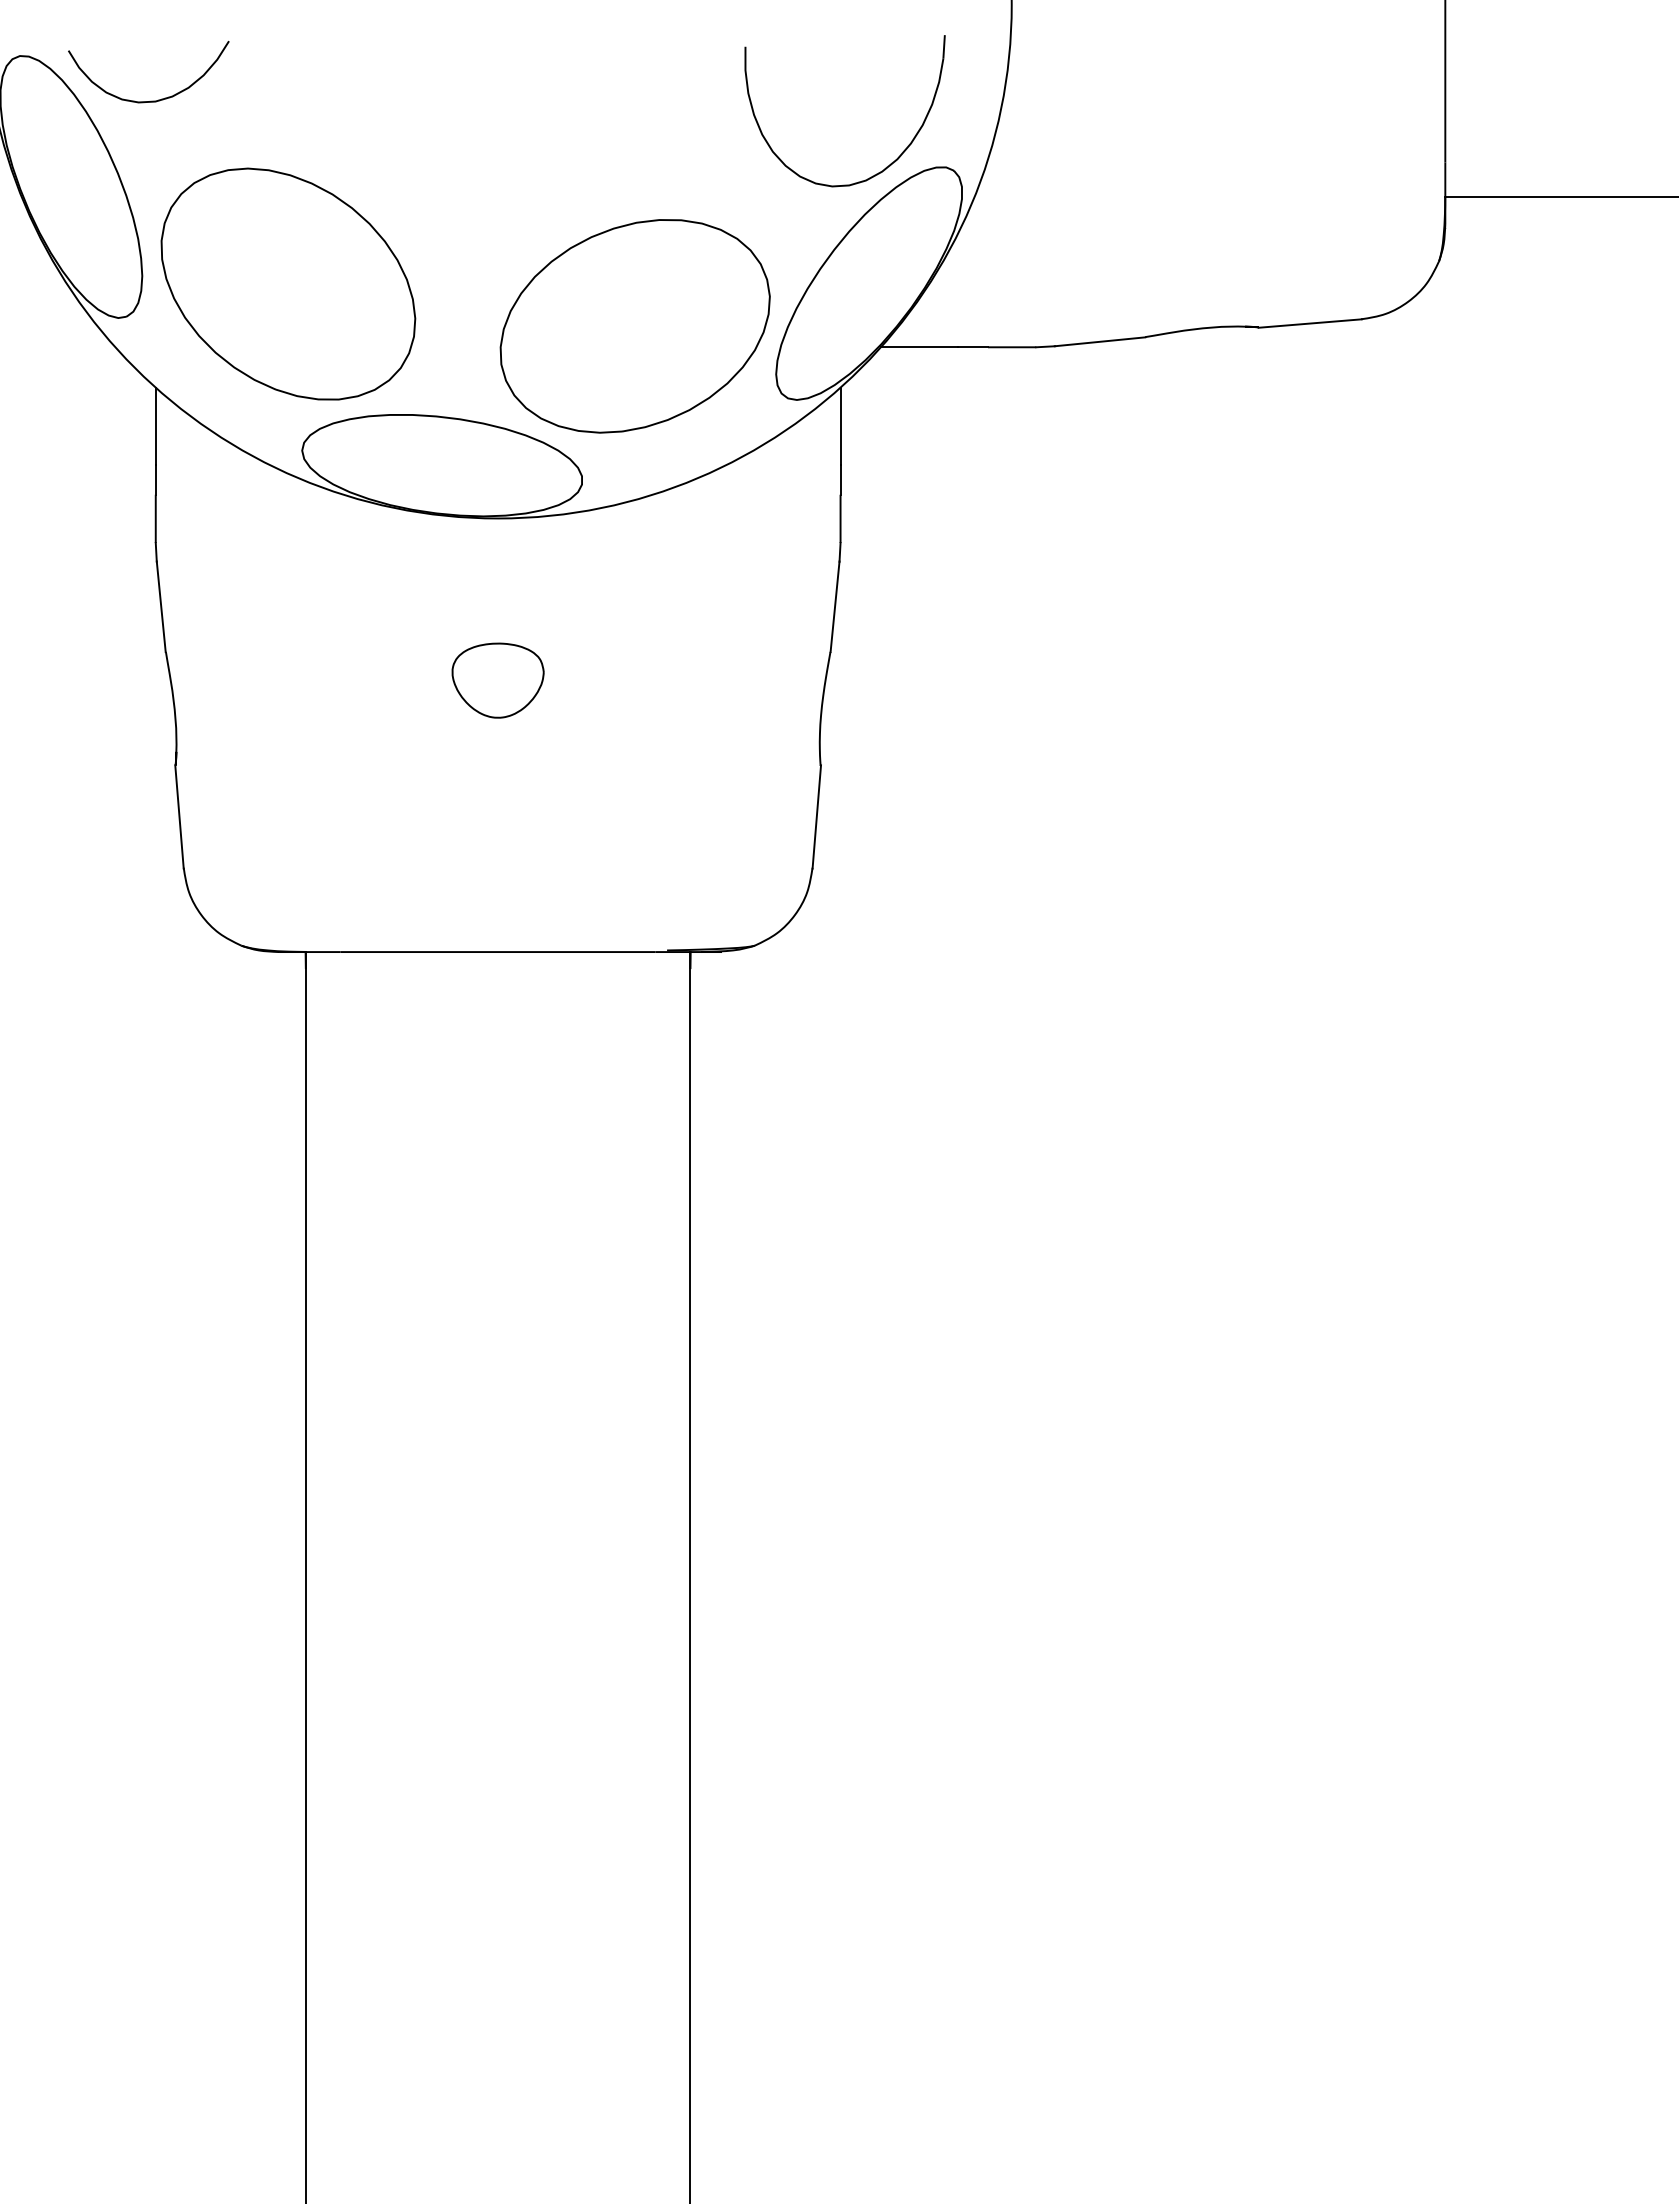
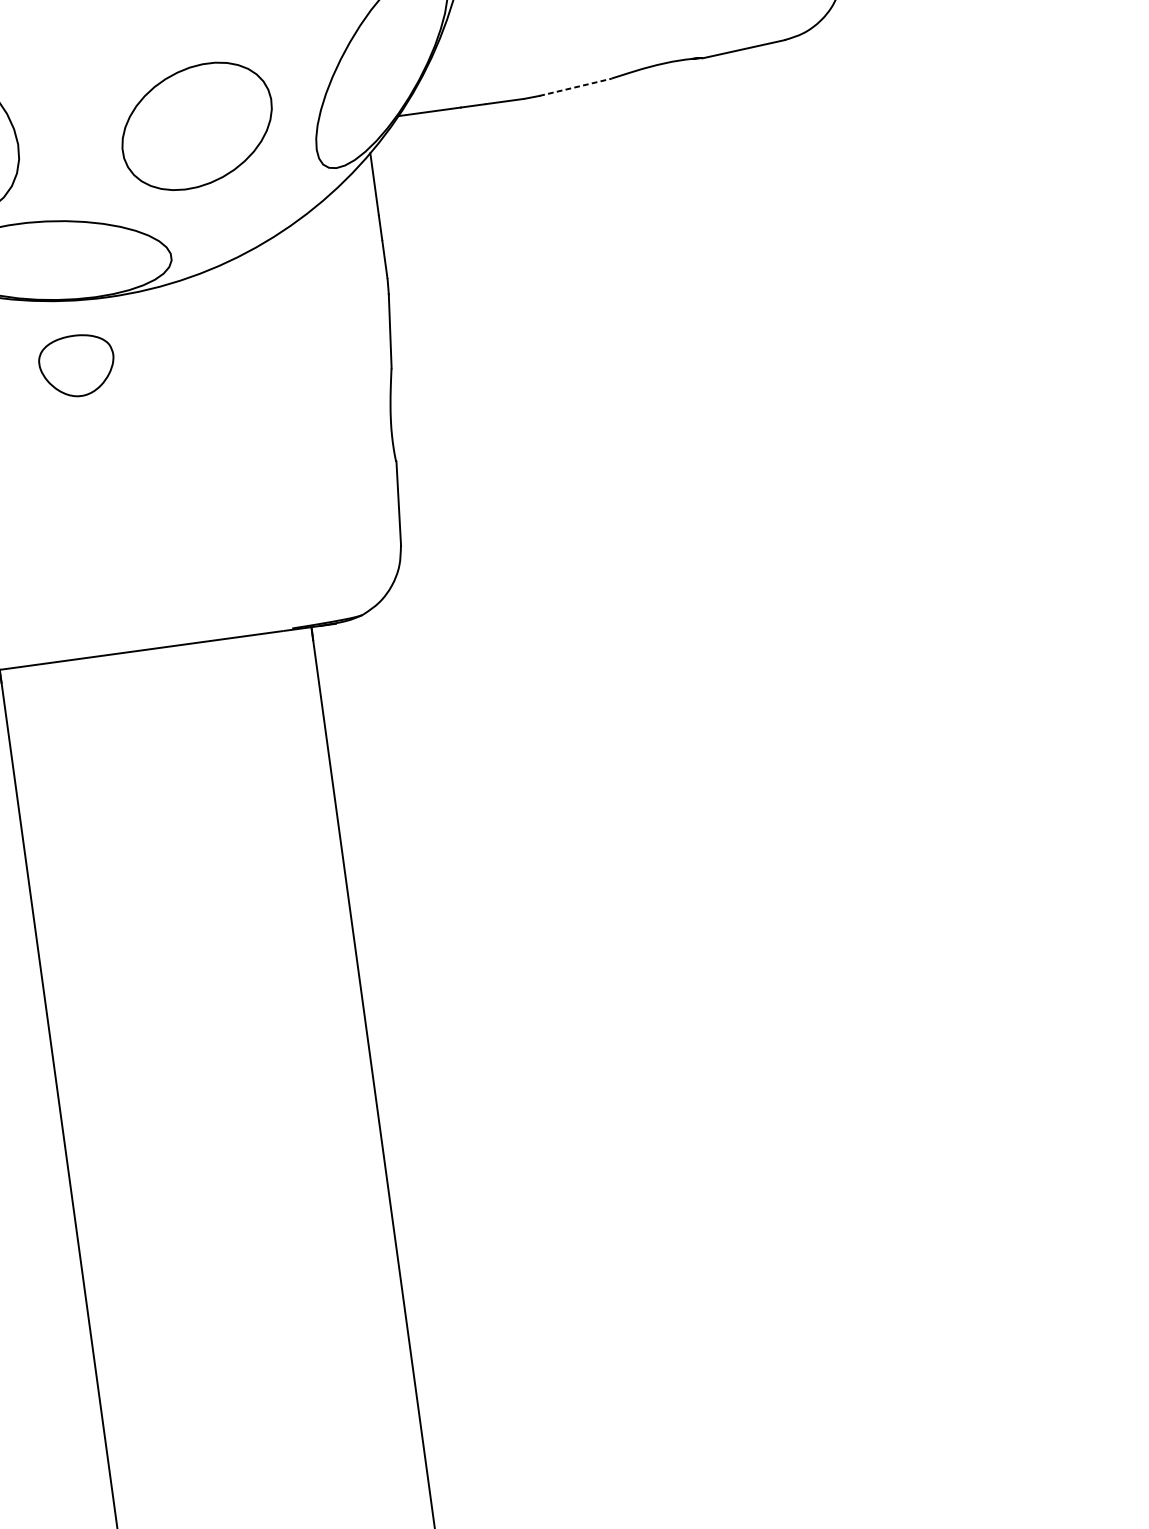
part: (634, 326) -> (196, 126), size x0.7
line: (1100, 341) -> (575, 87), solid -> dashed
part: (497, 680) -> (76, 365), moved

